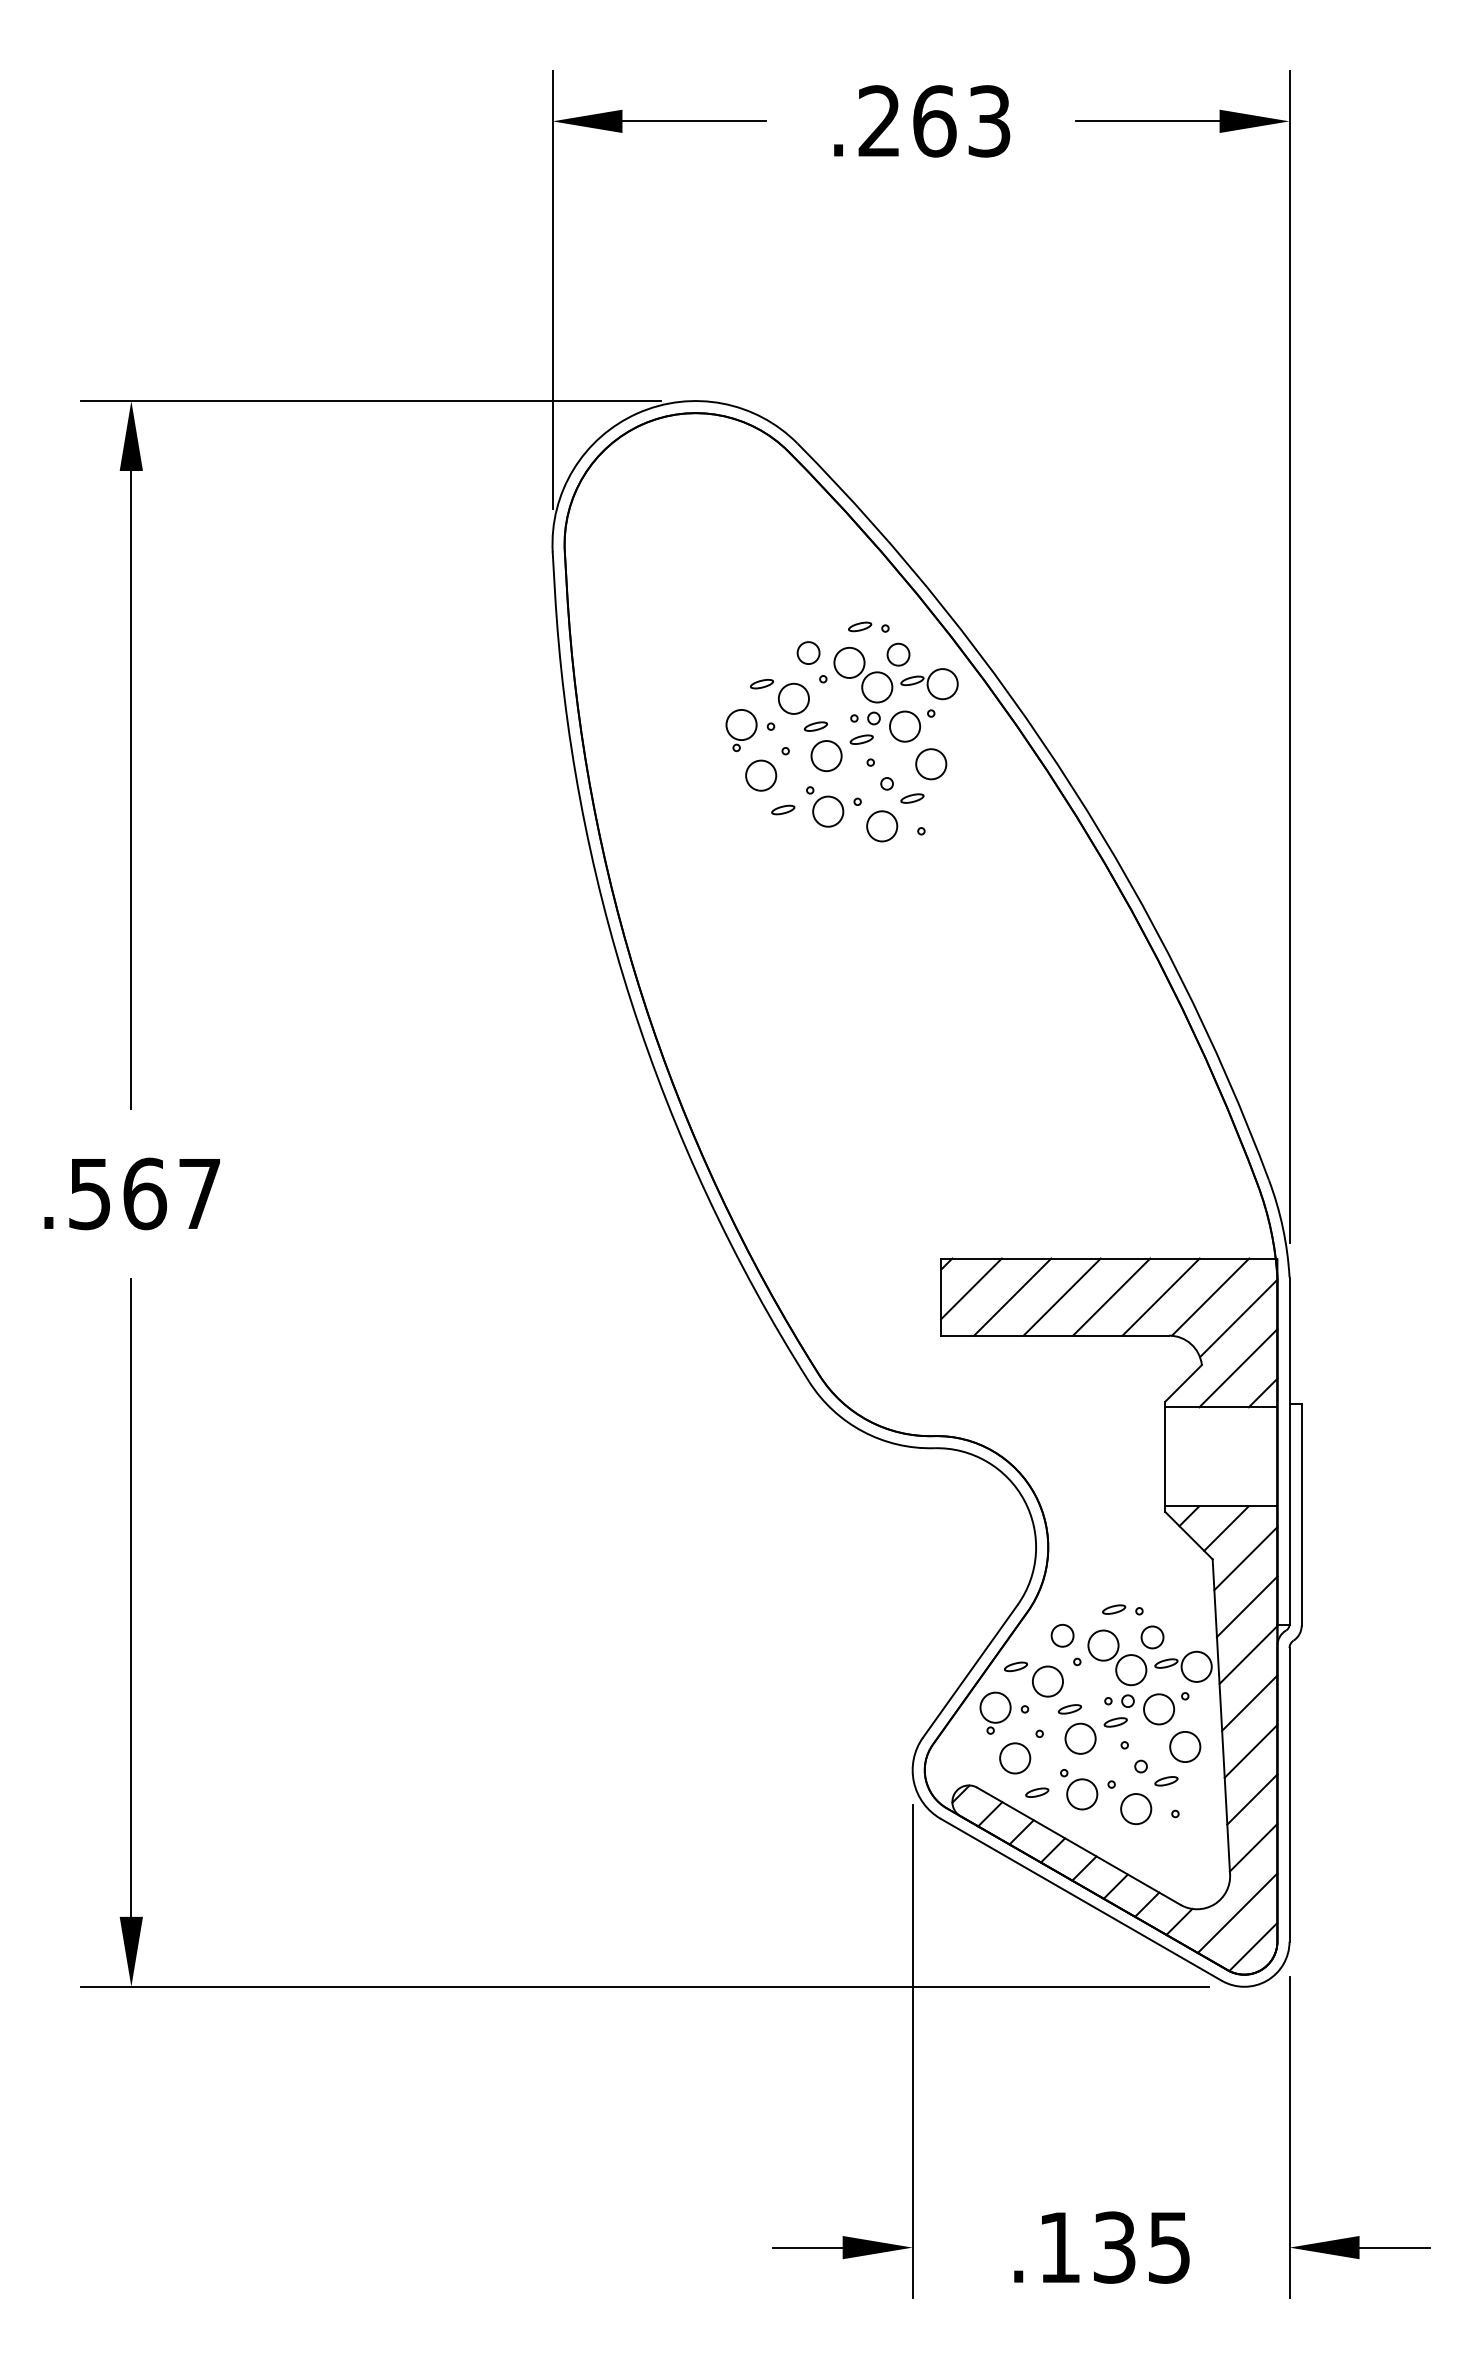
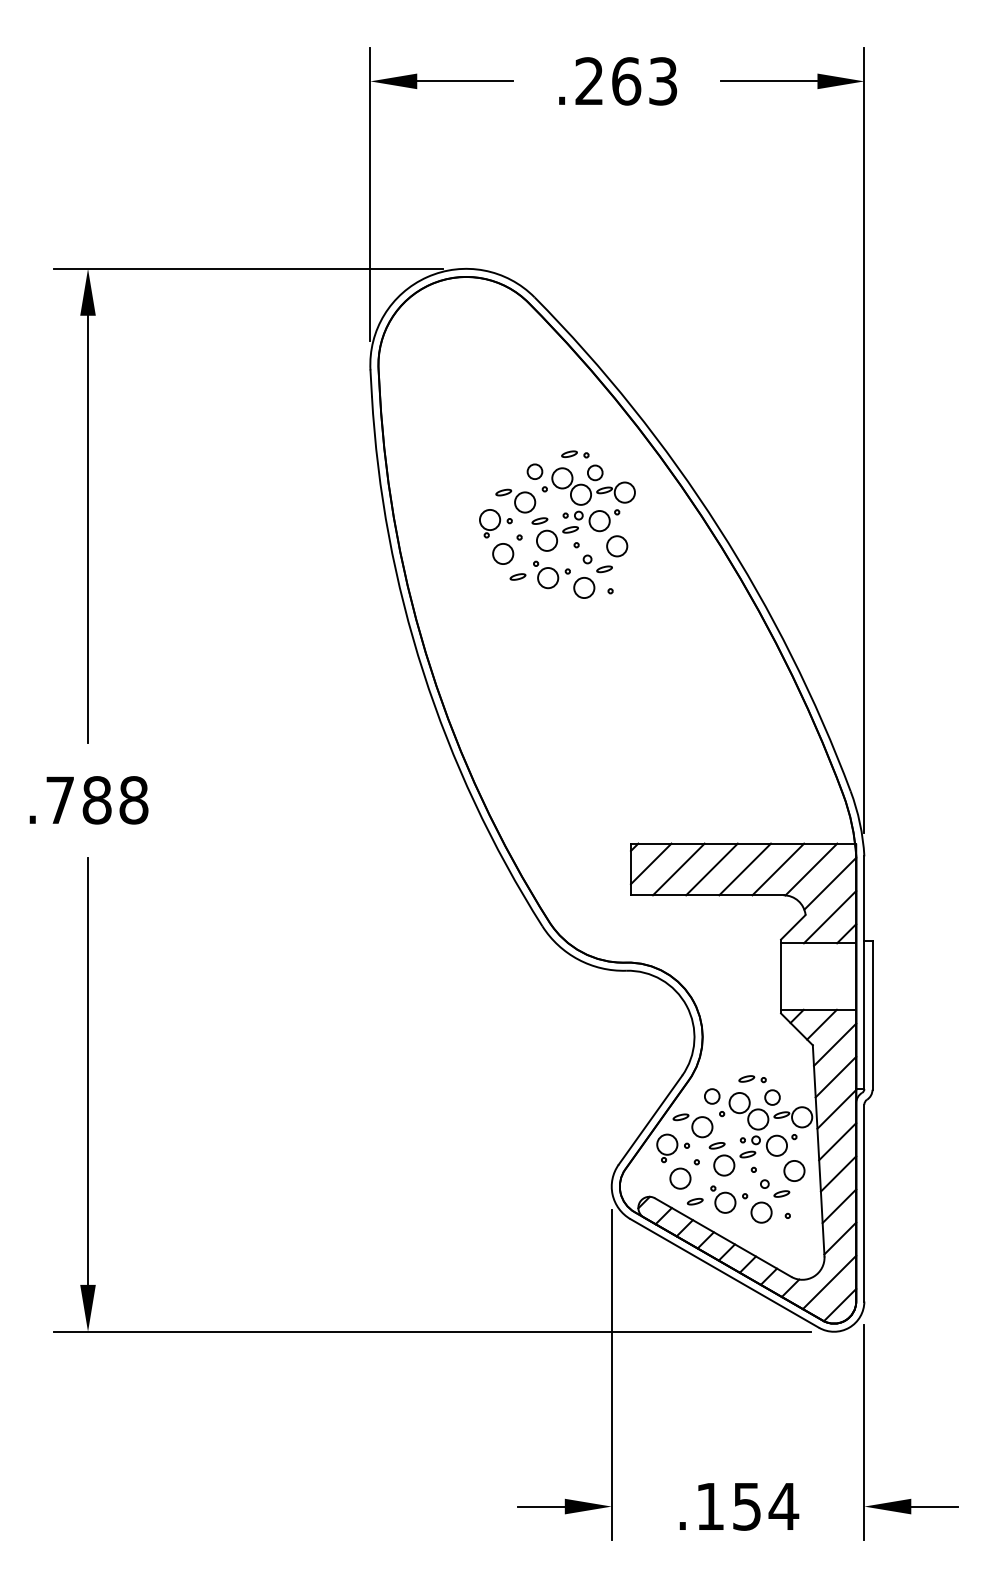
part: (851, 739) -> (563, 529), moved
text: (145, 1194) -> (97, 800), .567 -> .788
text: (1143, 2247) -> (766, 1506), .135 -> .154

